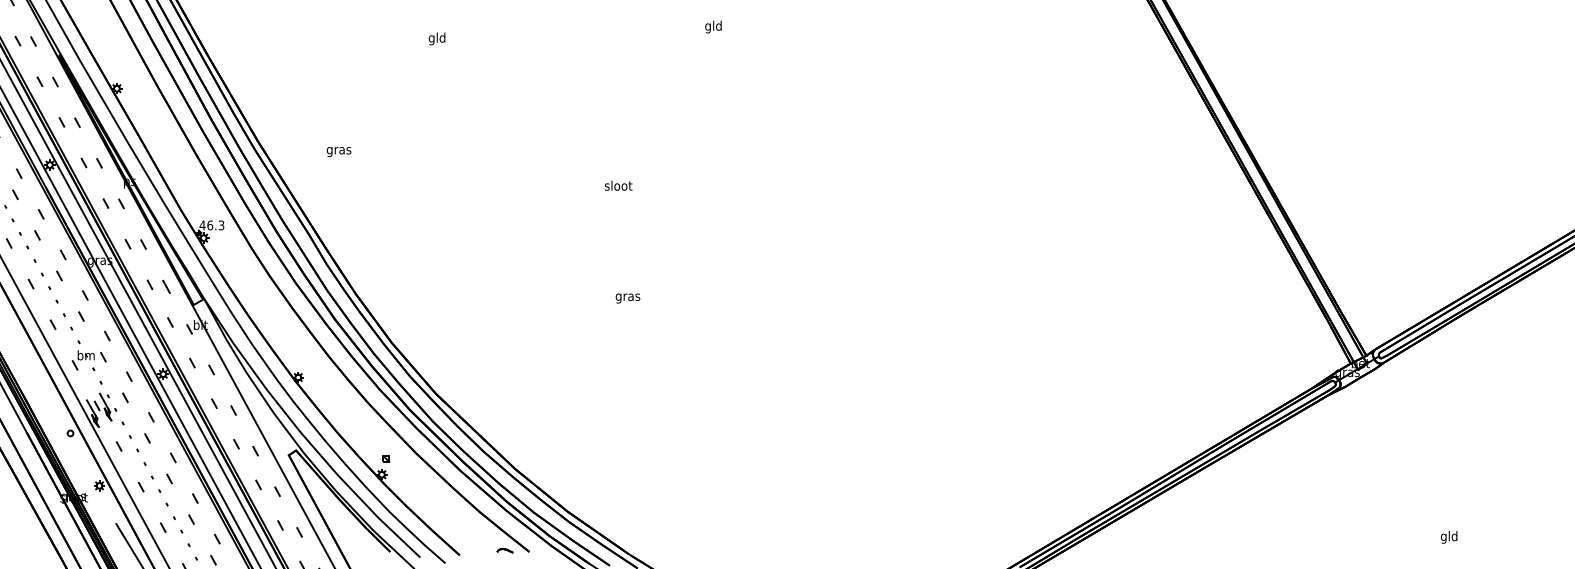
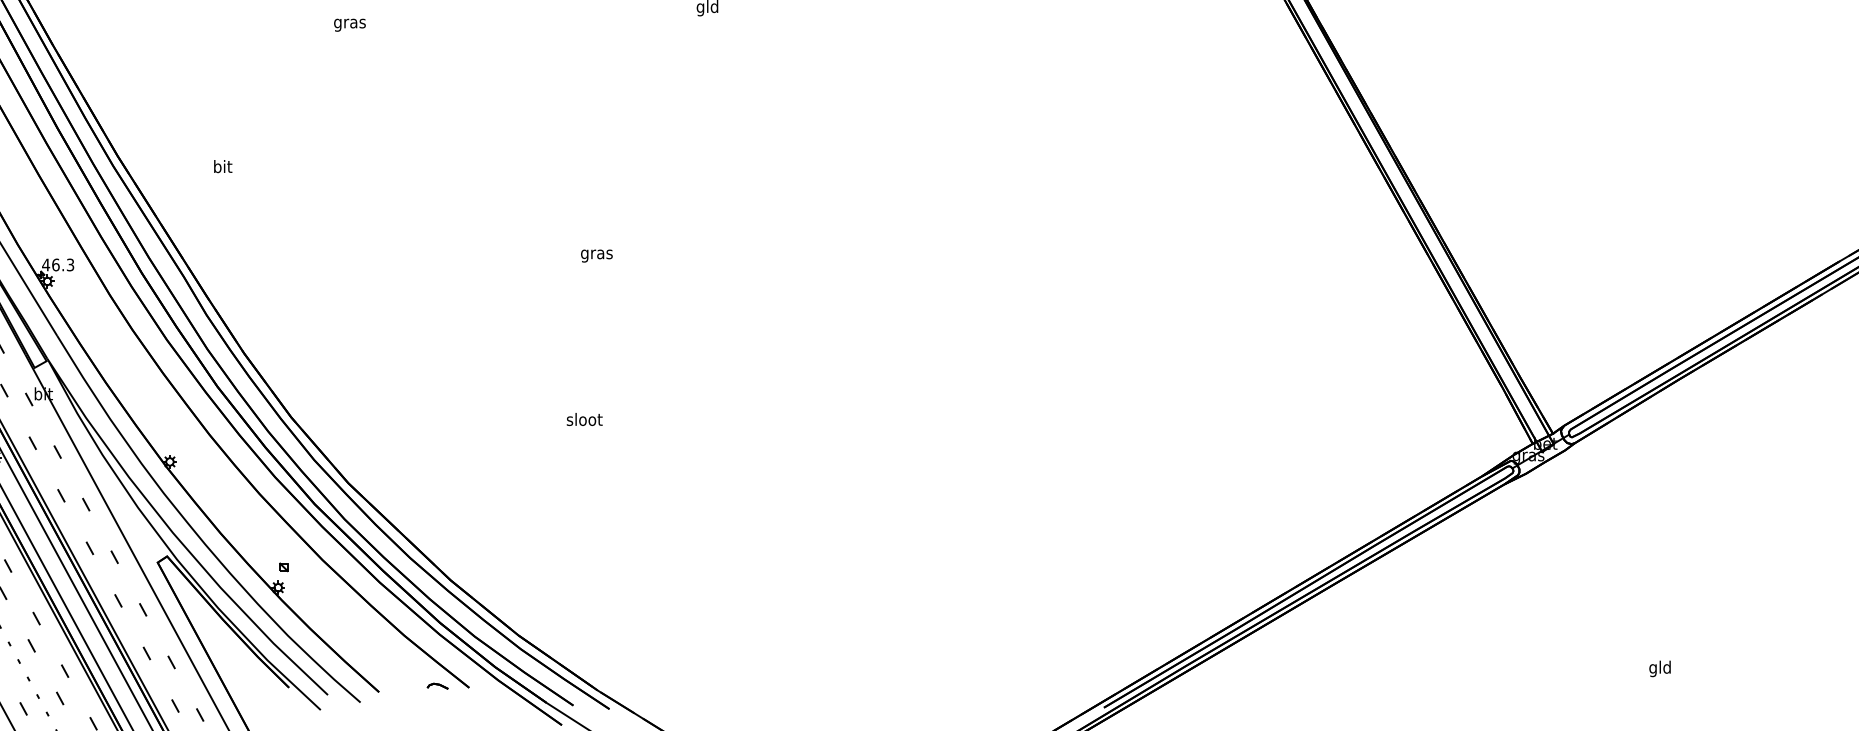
text: (437, 38) -> (350, 22), gld -> gras
text: (338, 150) -> (222, 167), gras -> bit
text: (618, 185) -> (584, 419), moved
text: (627, 298) -> (596, 255), moved

